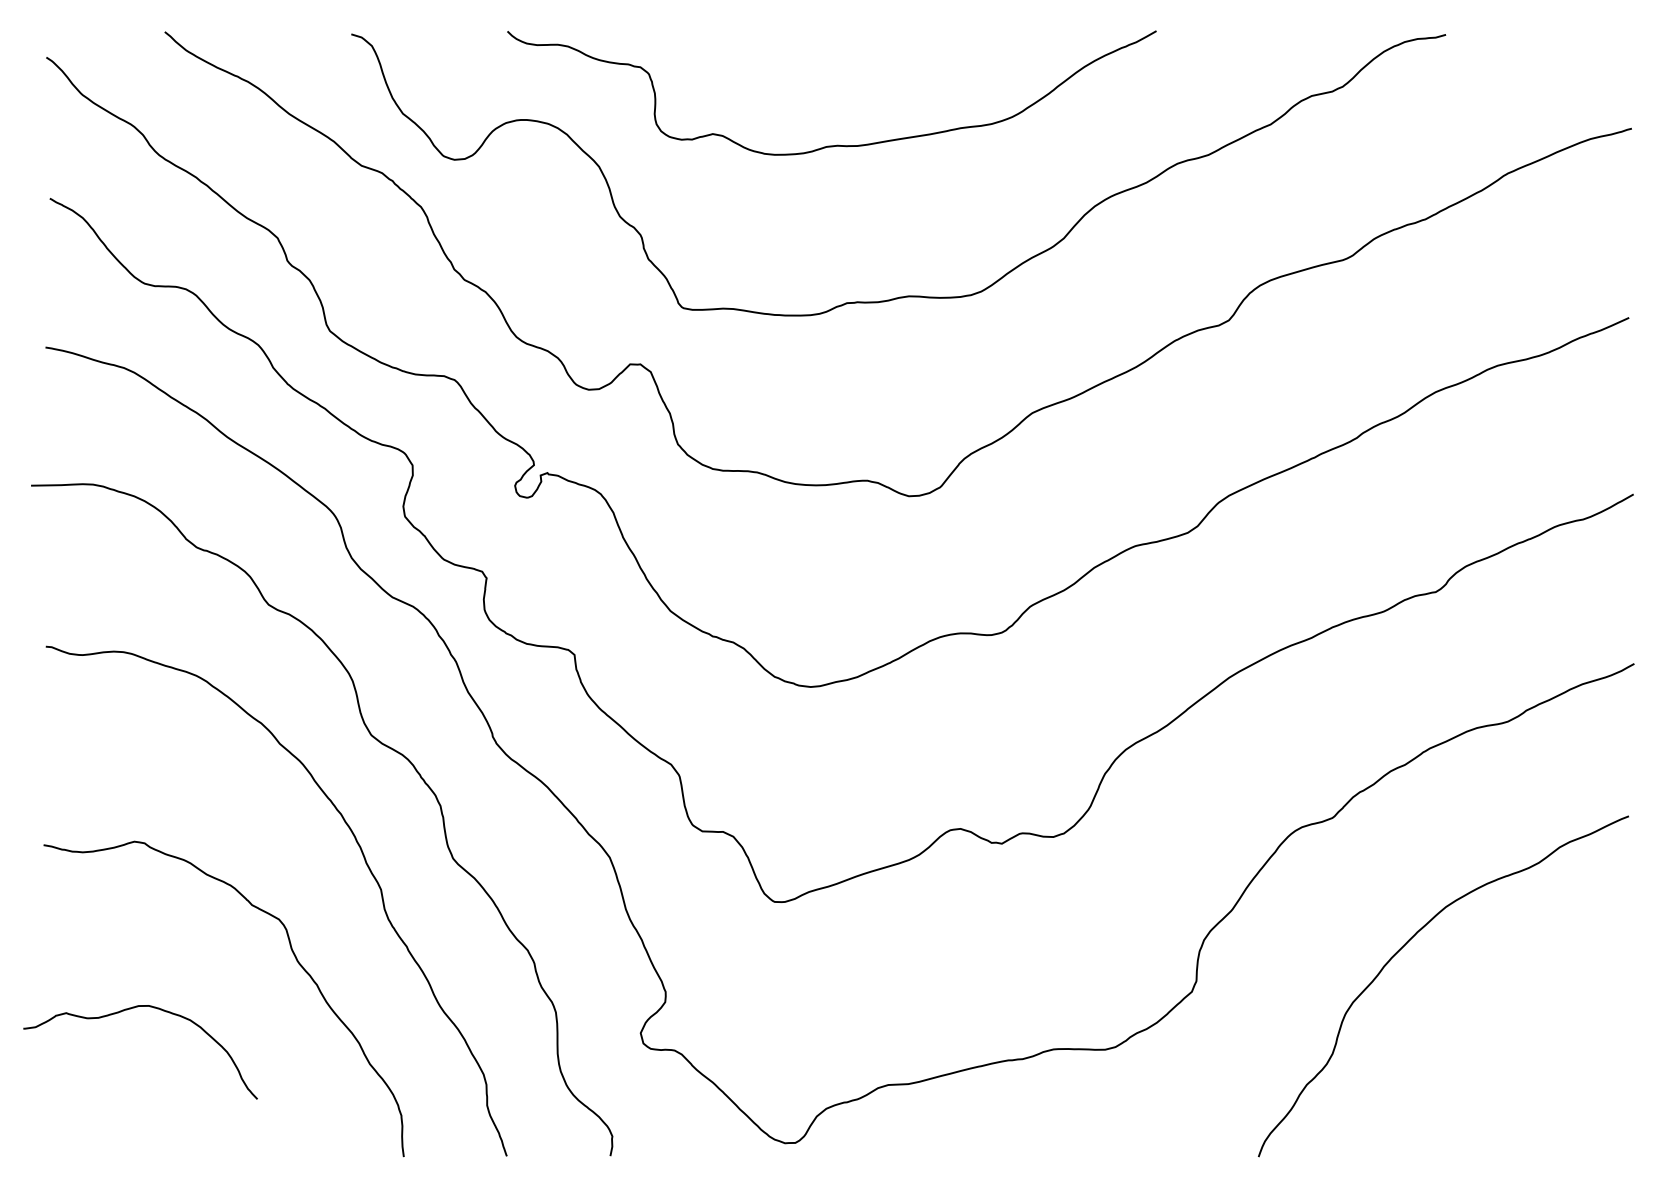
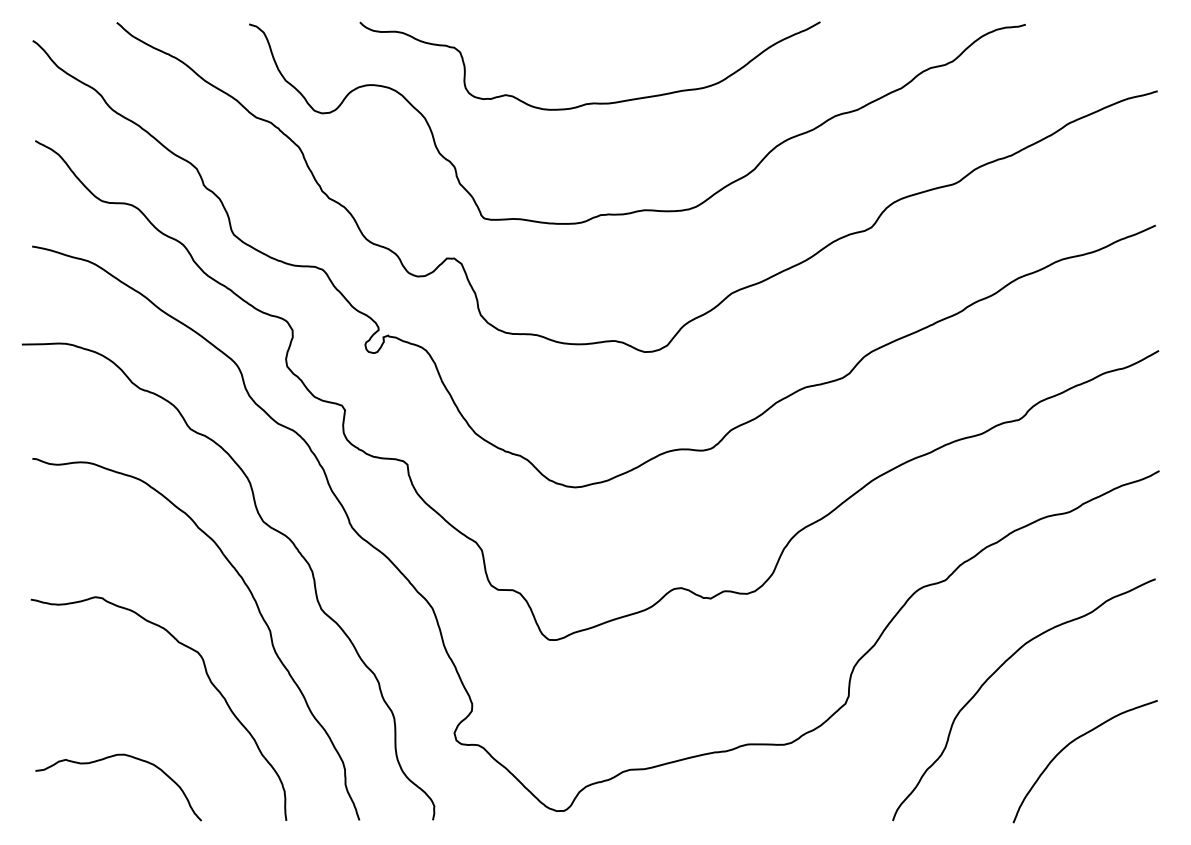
curve: (131, 1009) -> (112, 757), moved
curve: (1508, 1049) -> (1070, 744), added

